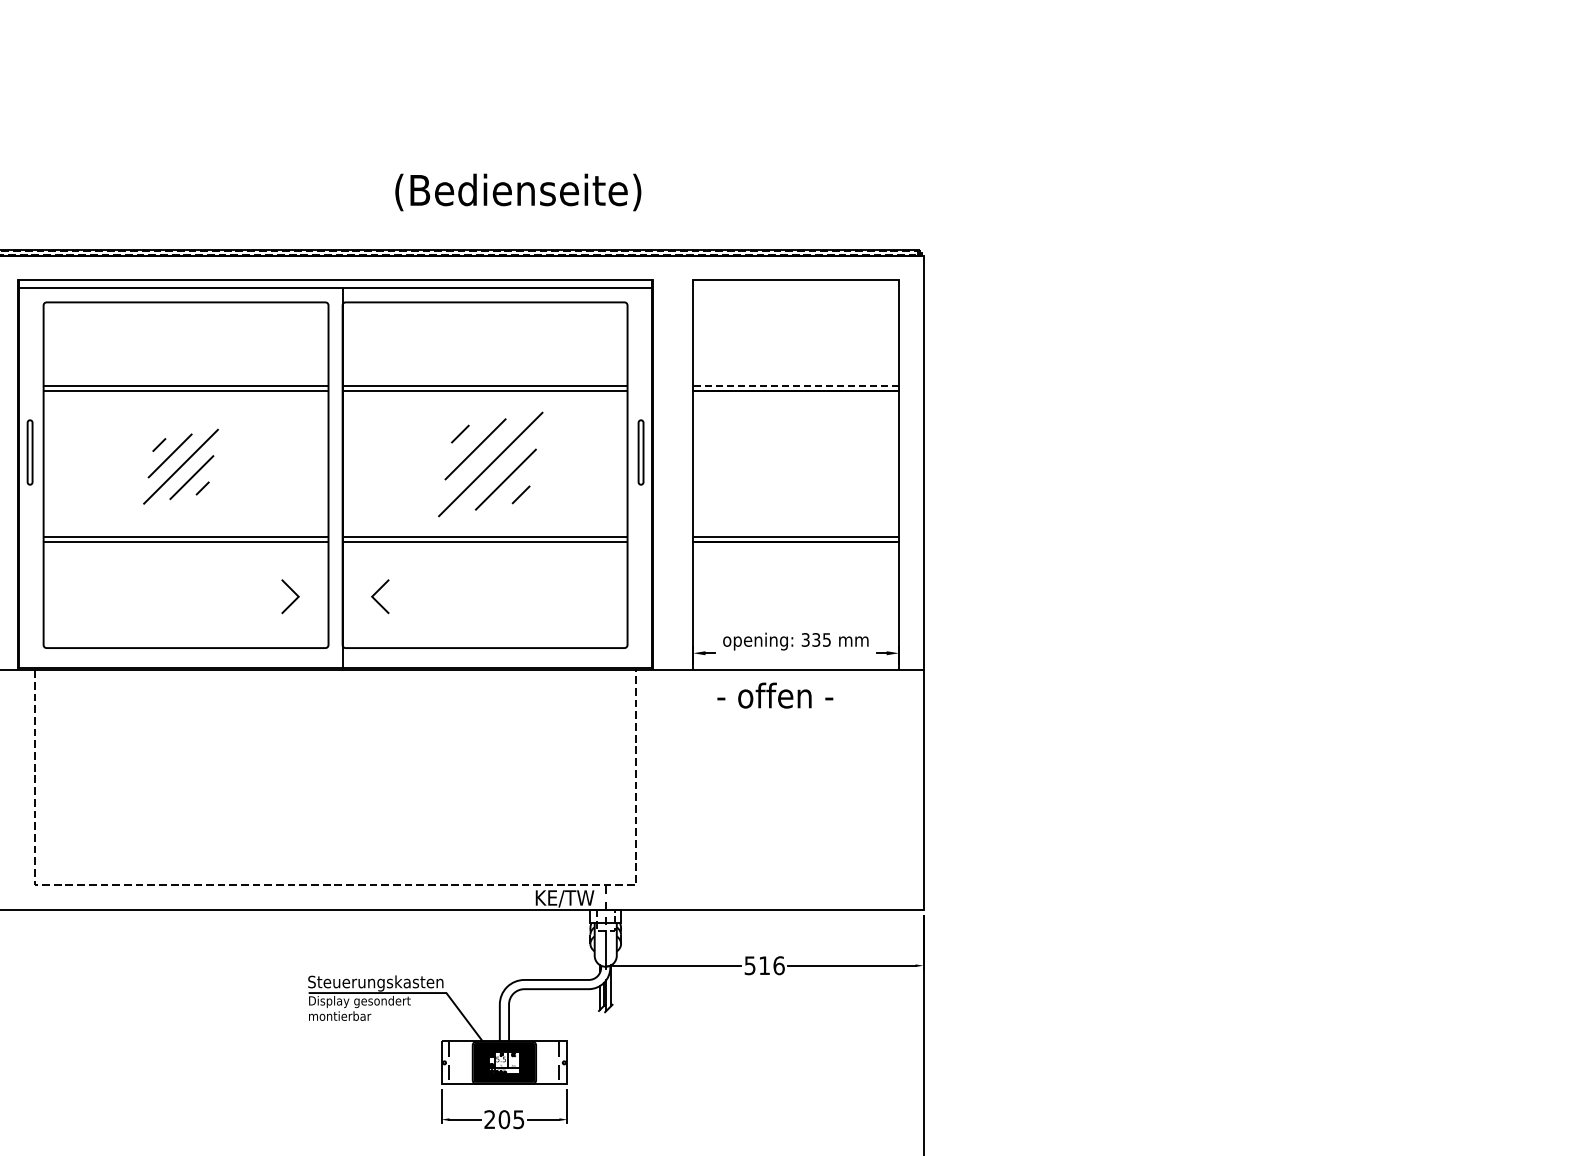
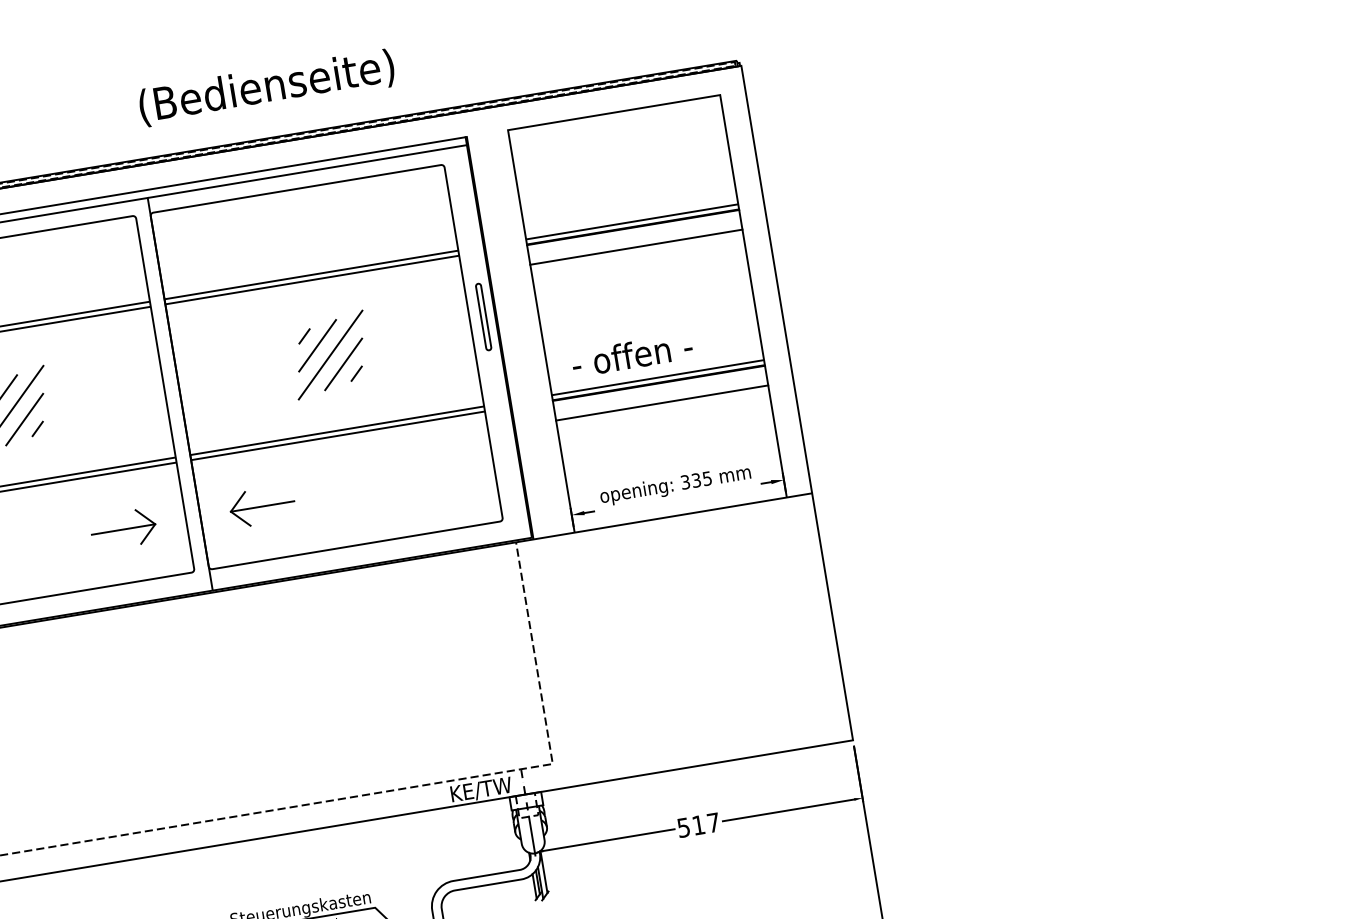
text: (518, 192) -> (267, 87), moved
line: (796, 385) -> (632, 221), dashed -> solid
line: (795, 410) -> (635, 247), added
part: (490, 464) -> (330, 355), size x0.71
line: (795, 561) -> (661, 403), added
line: (267, 596) -> (122, 529), added
line: (402, 596) -> (262, 506), added
text: (775, 695) -> (632, 354), moved
text: (778, 965) -> (713, 822), 516 -> 517

